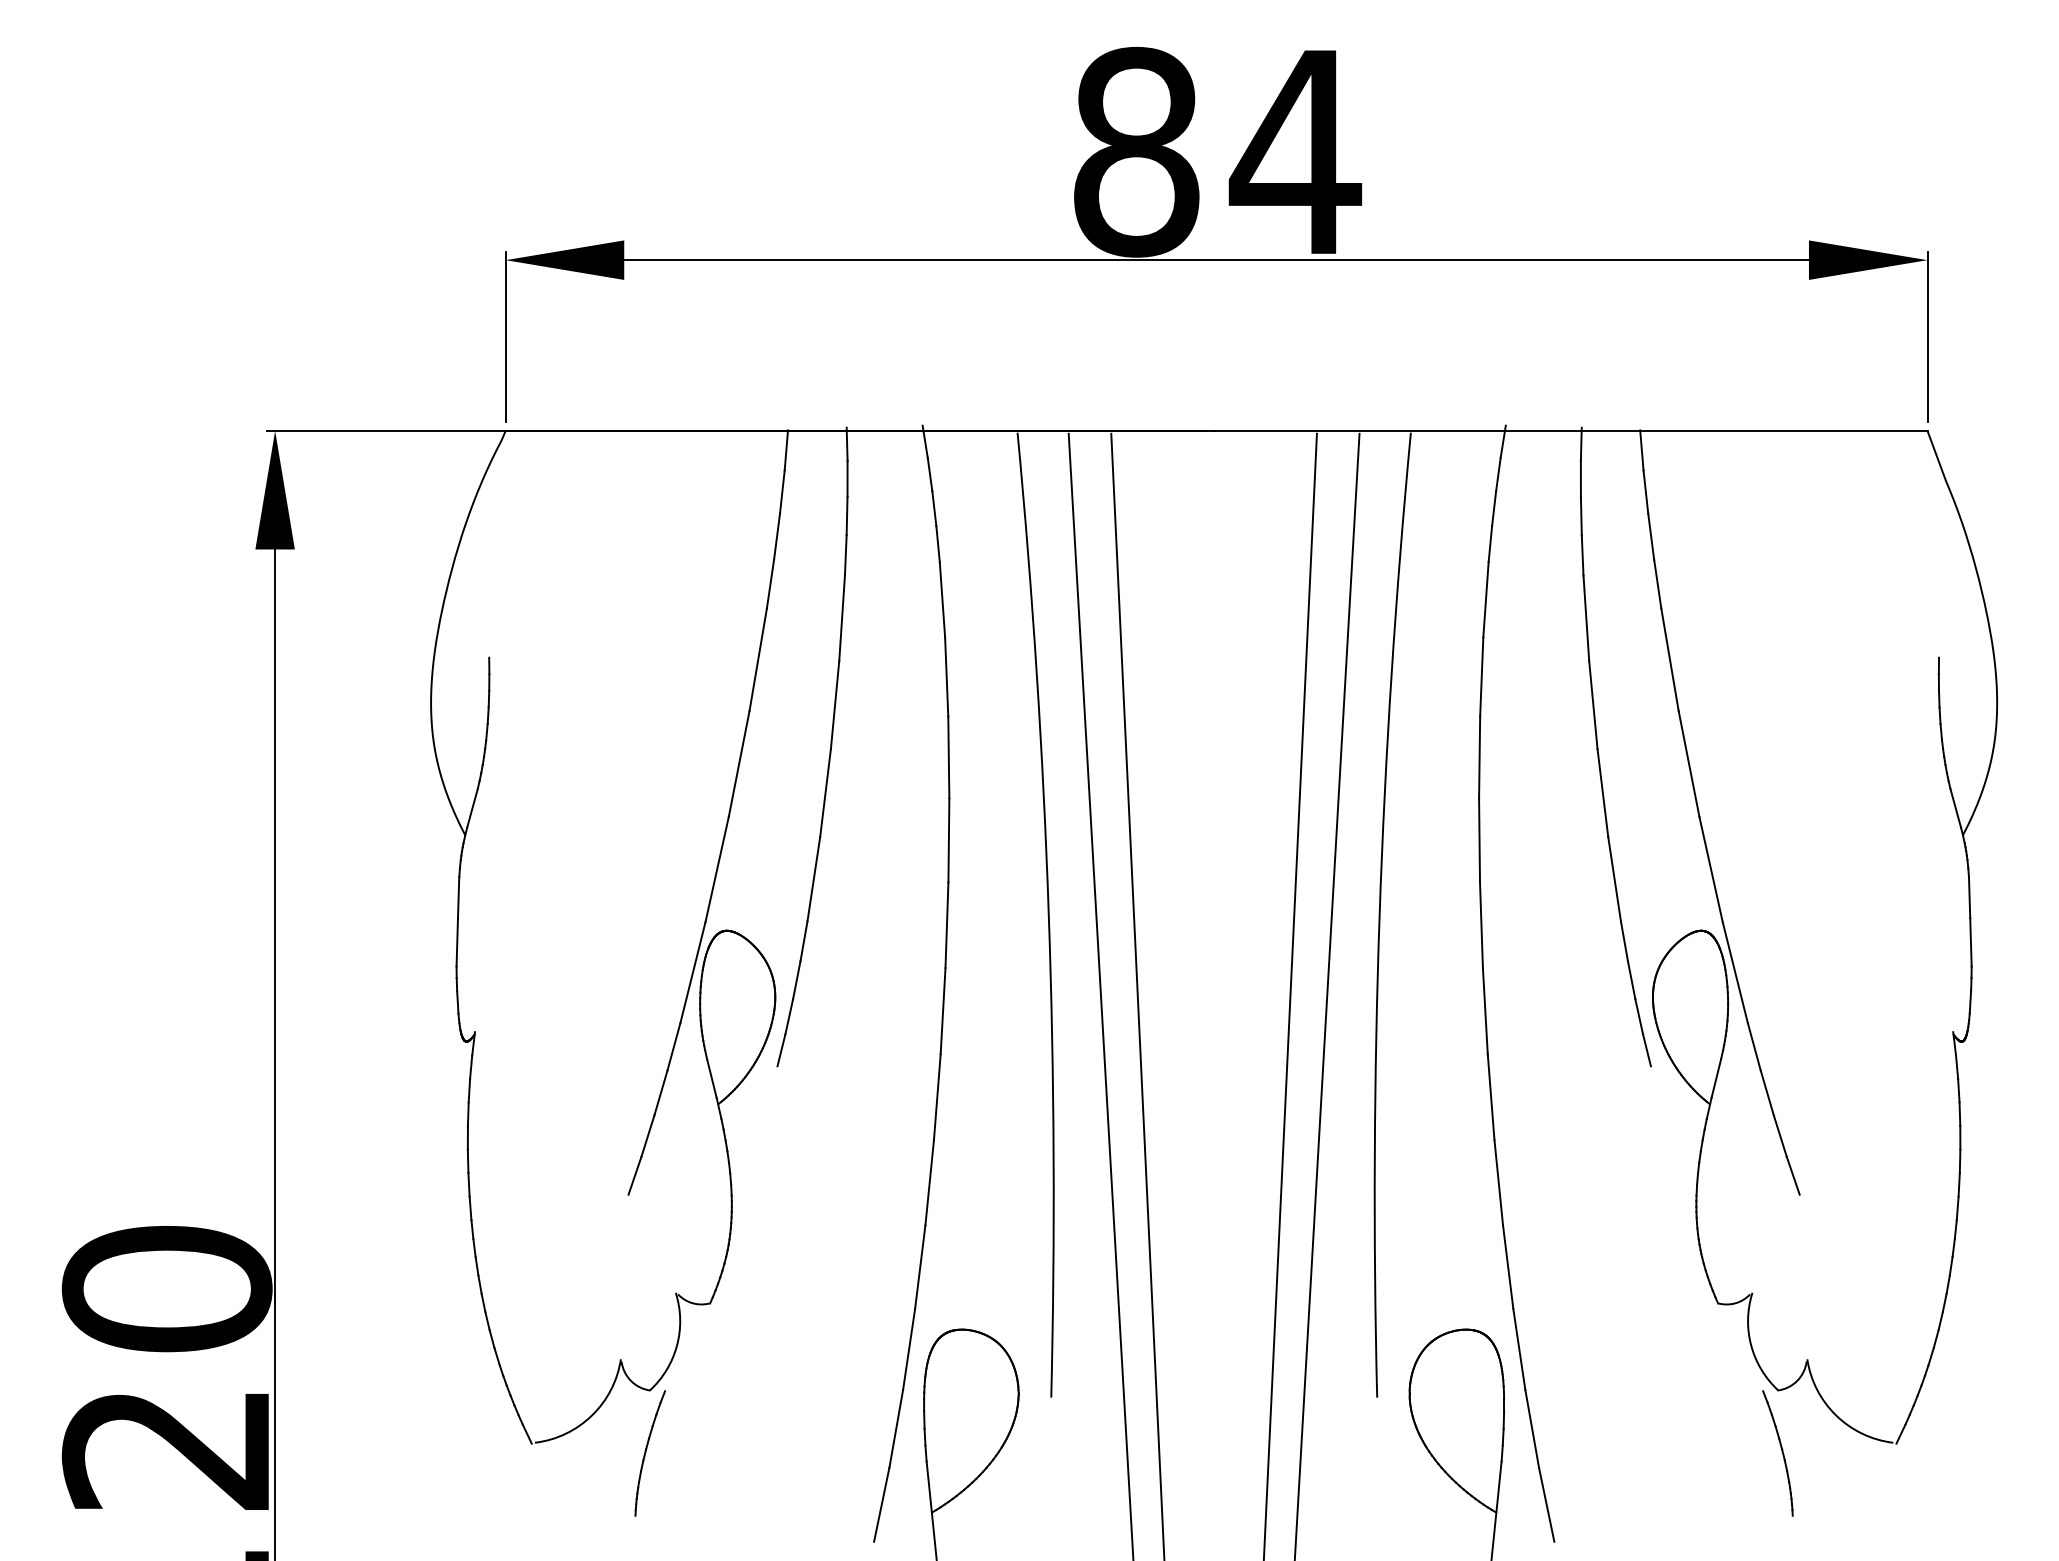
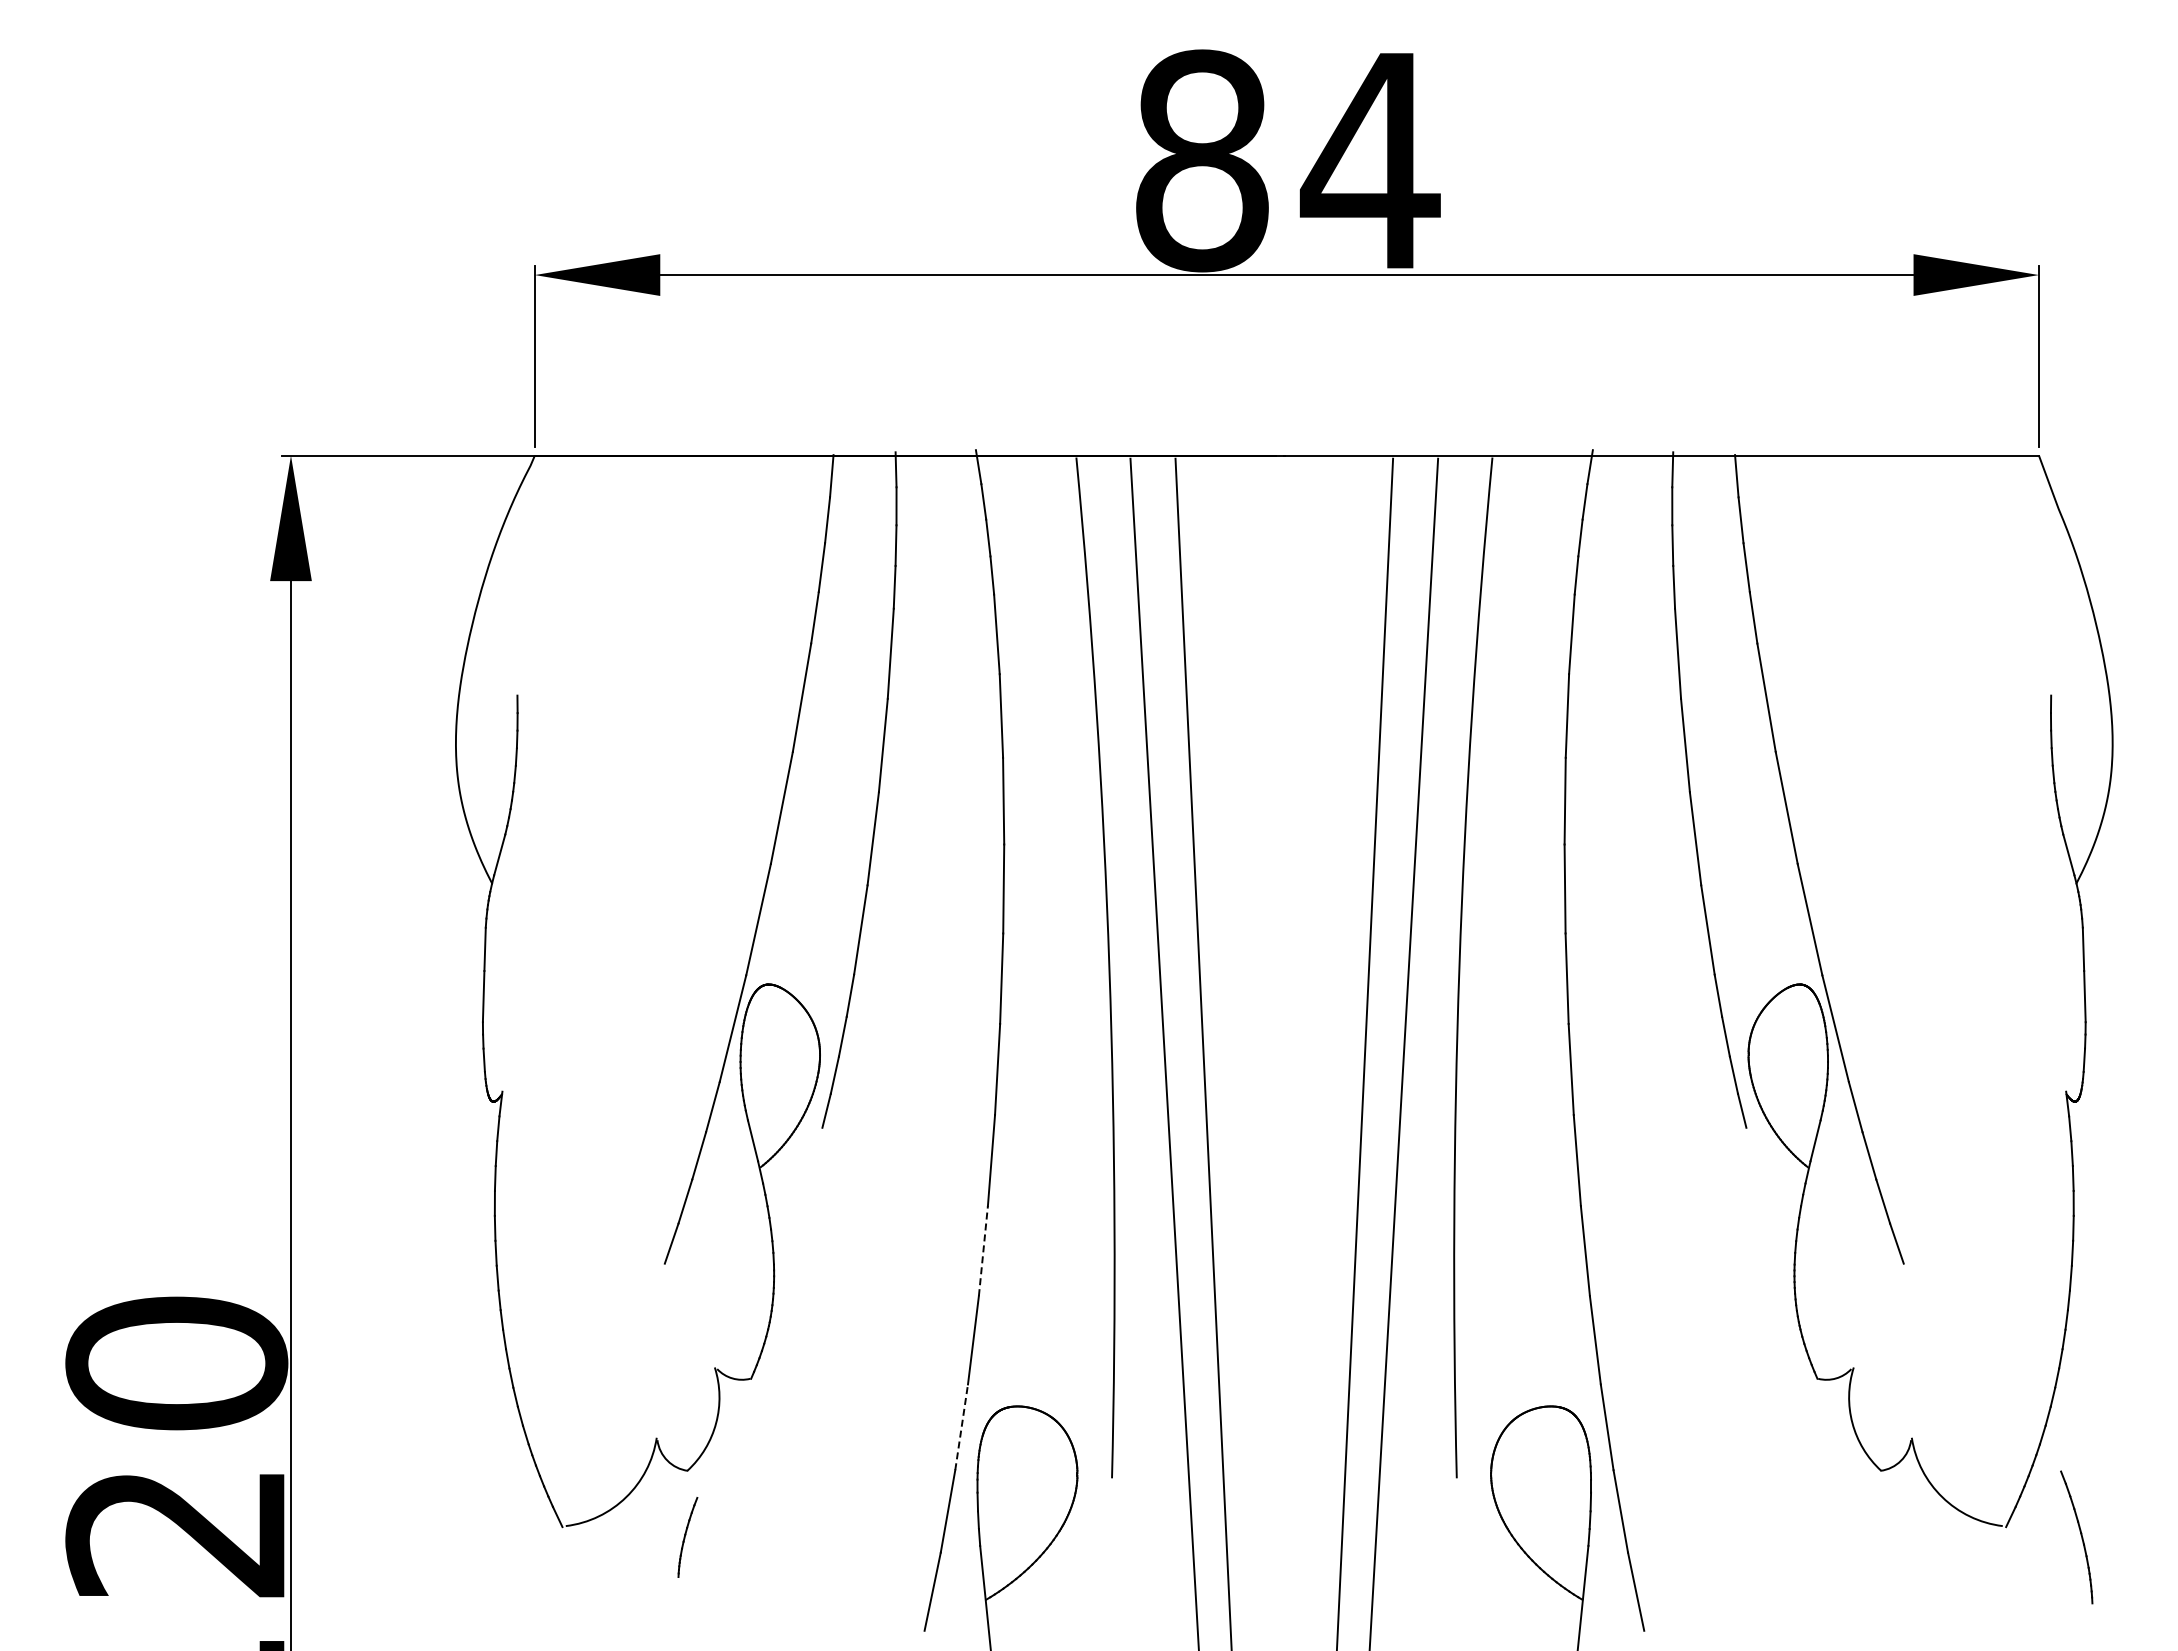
line: (929, 1182) -> (983, 1250), solid -> dashed
line: (908, 1348) -> (961, 1426), solid -> dashed
part: (649, 1453) -> (687, 1537), size x0.6
part: (1777, 1453) -> (2076, 1537), moved

